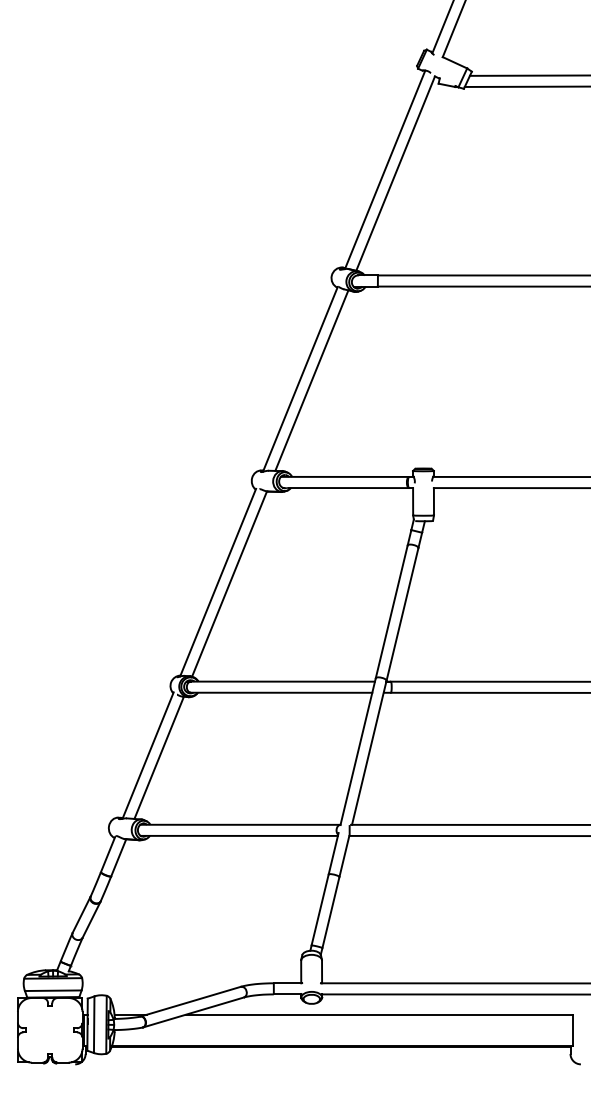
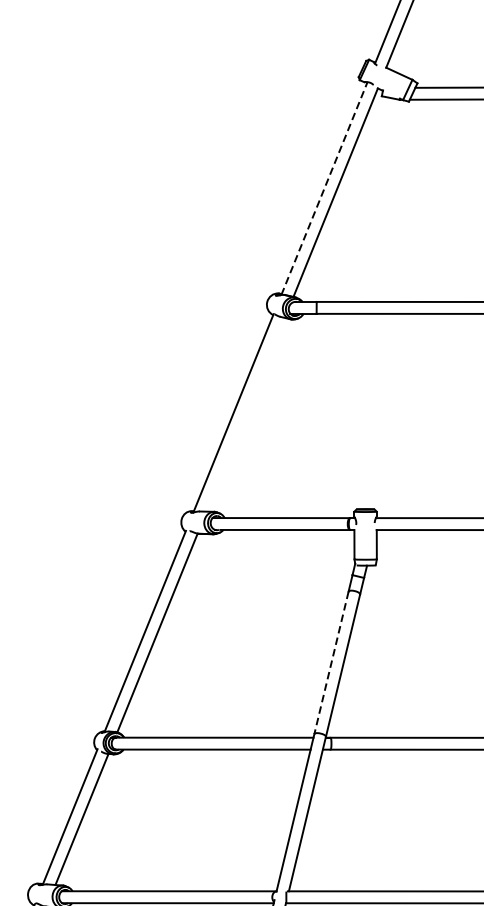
line: (385, 169) -> (324, 188), solid -> dashed
line: (311, 380) -> (245, 414), removed
line: (391, 612) -> (331, 663), solid -> dashed

